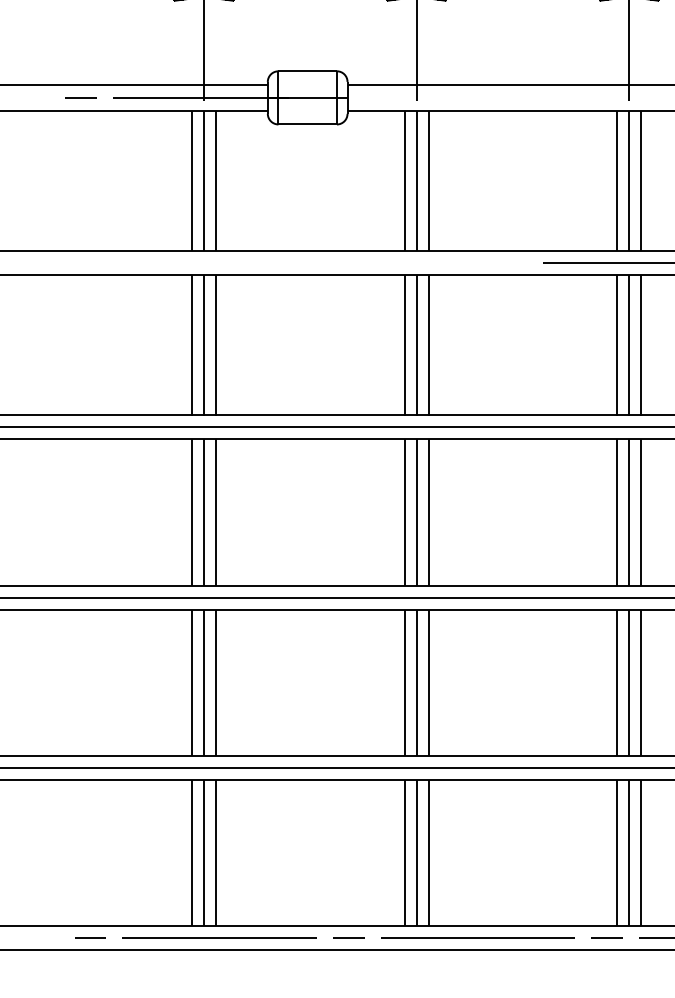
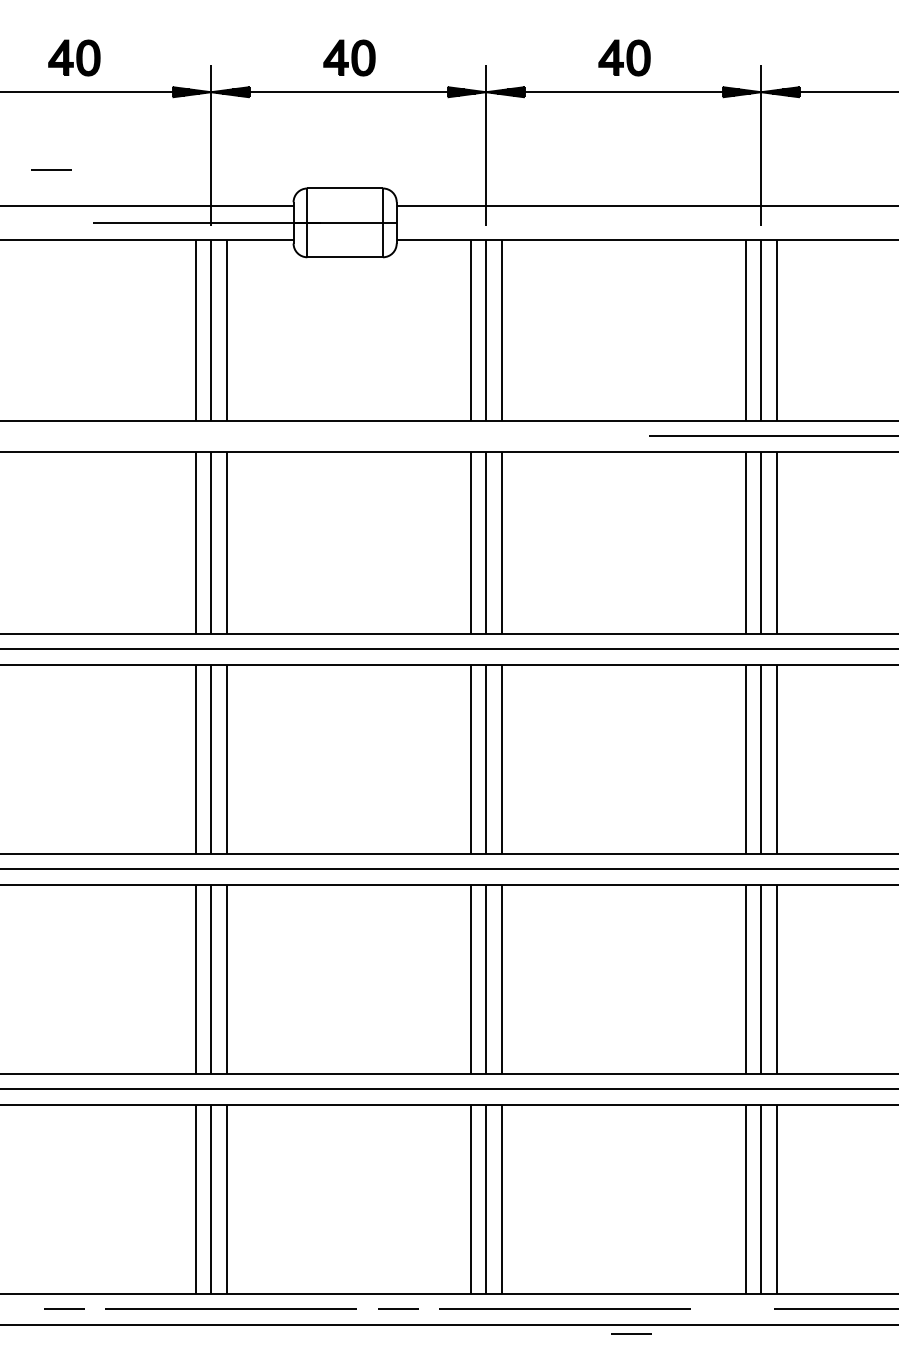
line: (80, 97) -> (51, 169), moved
line: (607, 936) -> (631, 1333), moved

